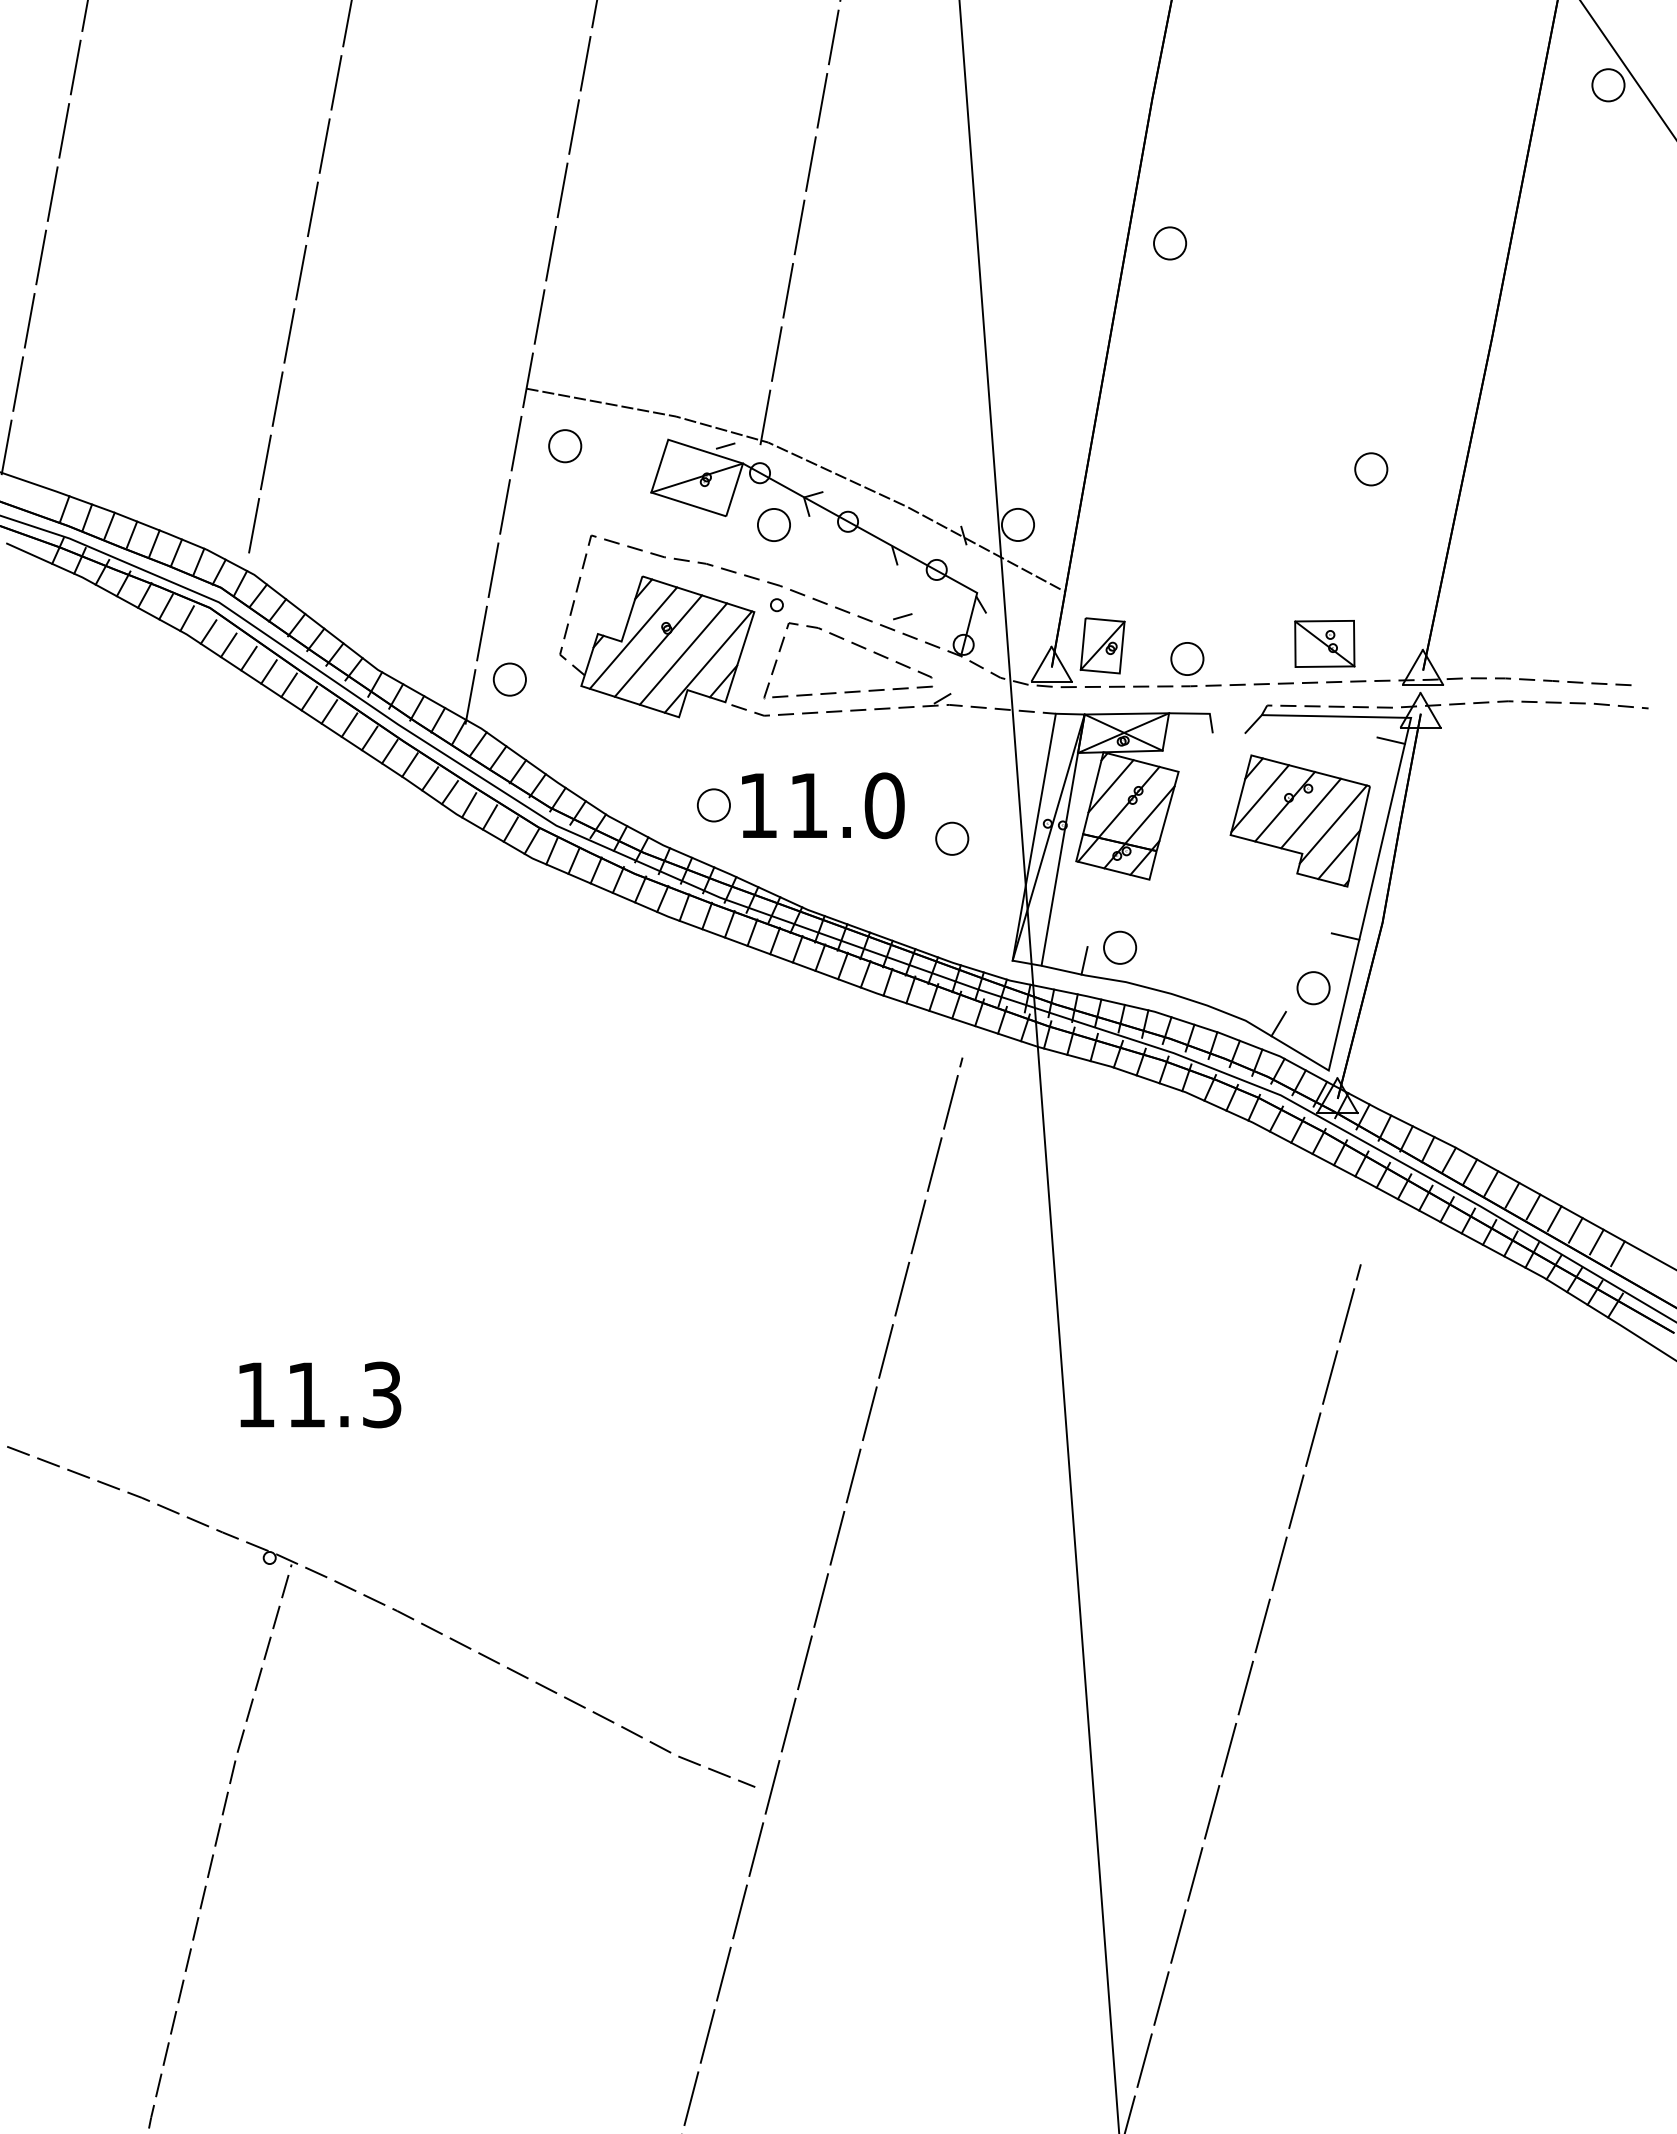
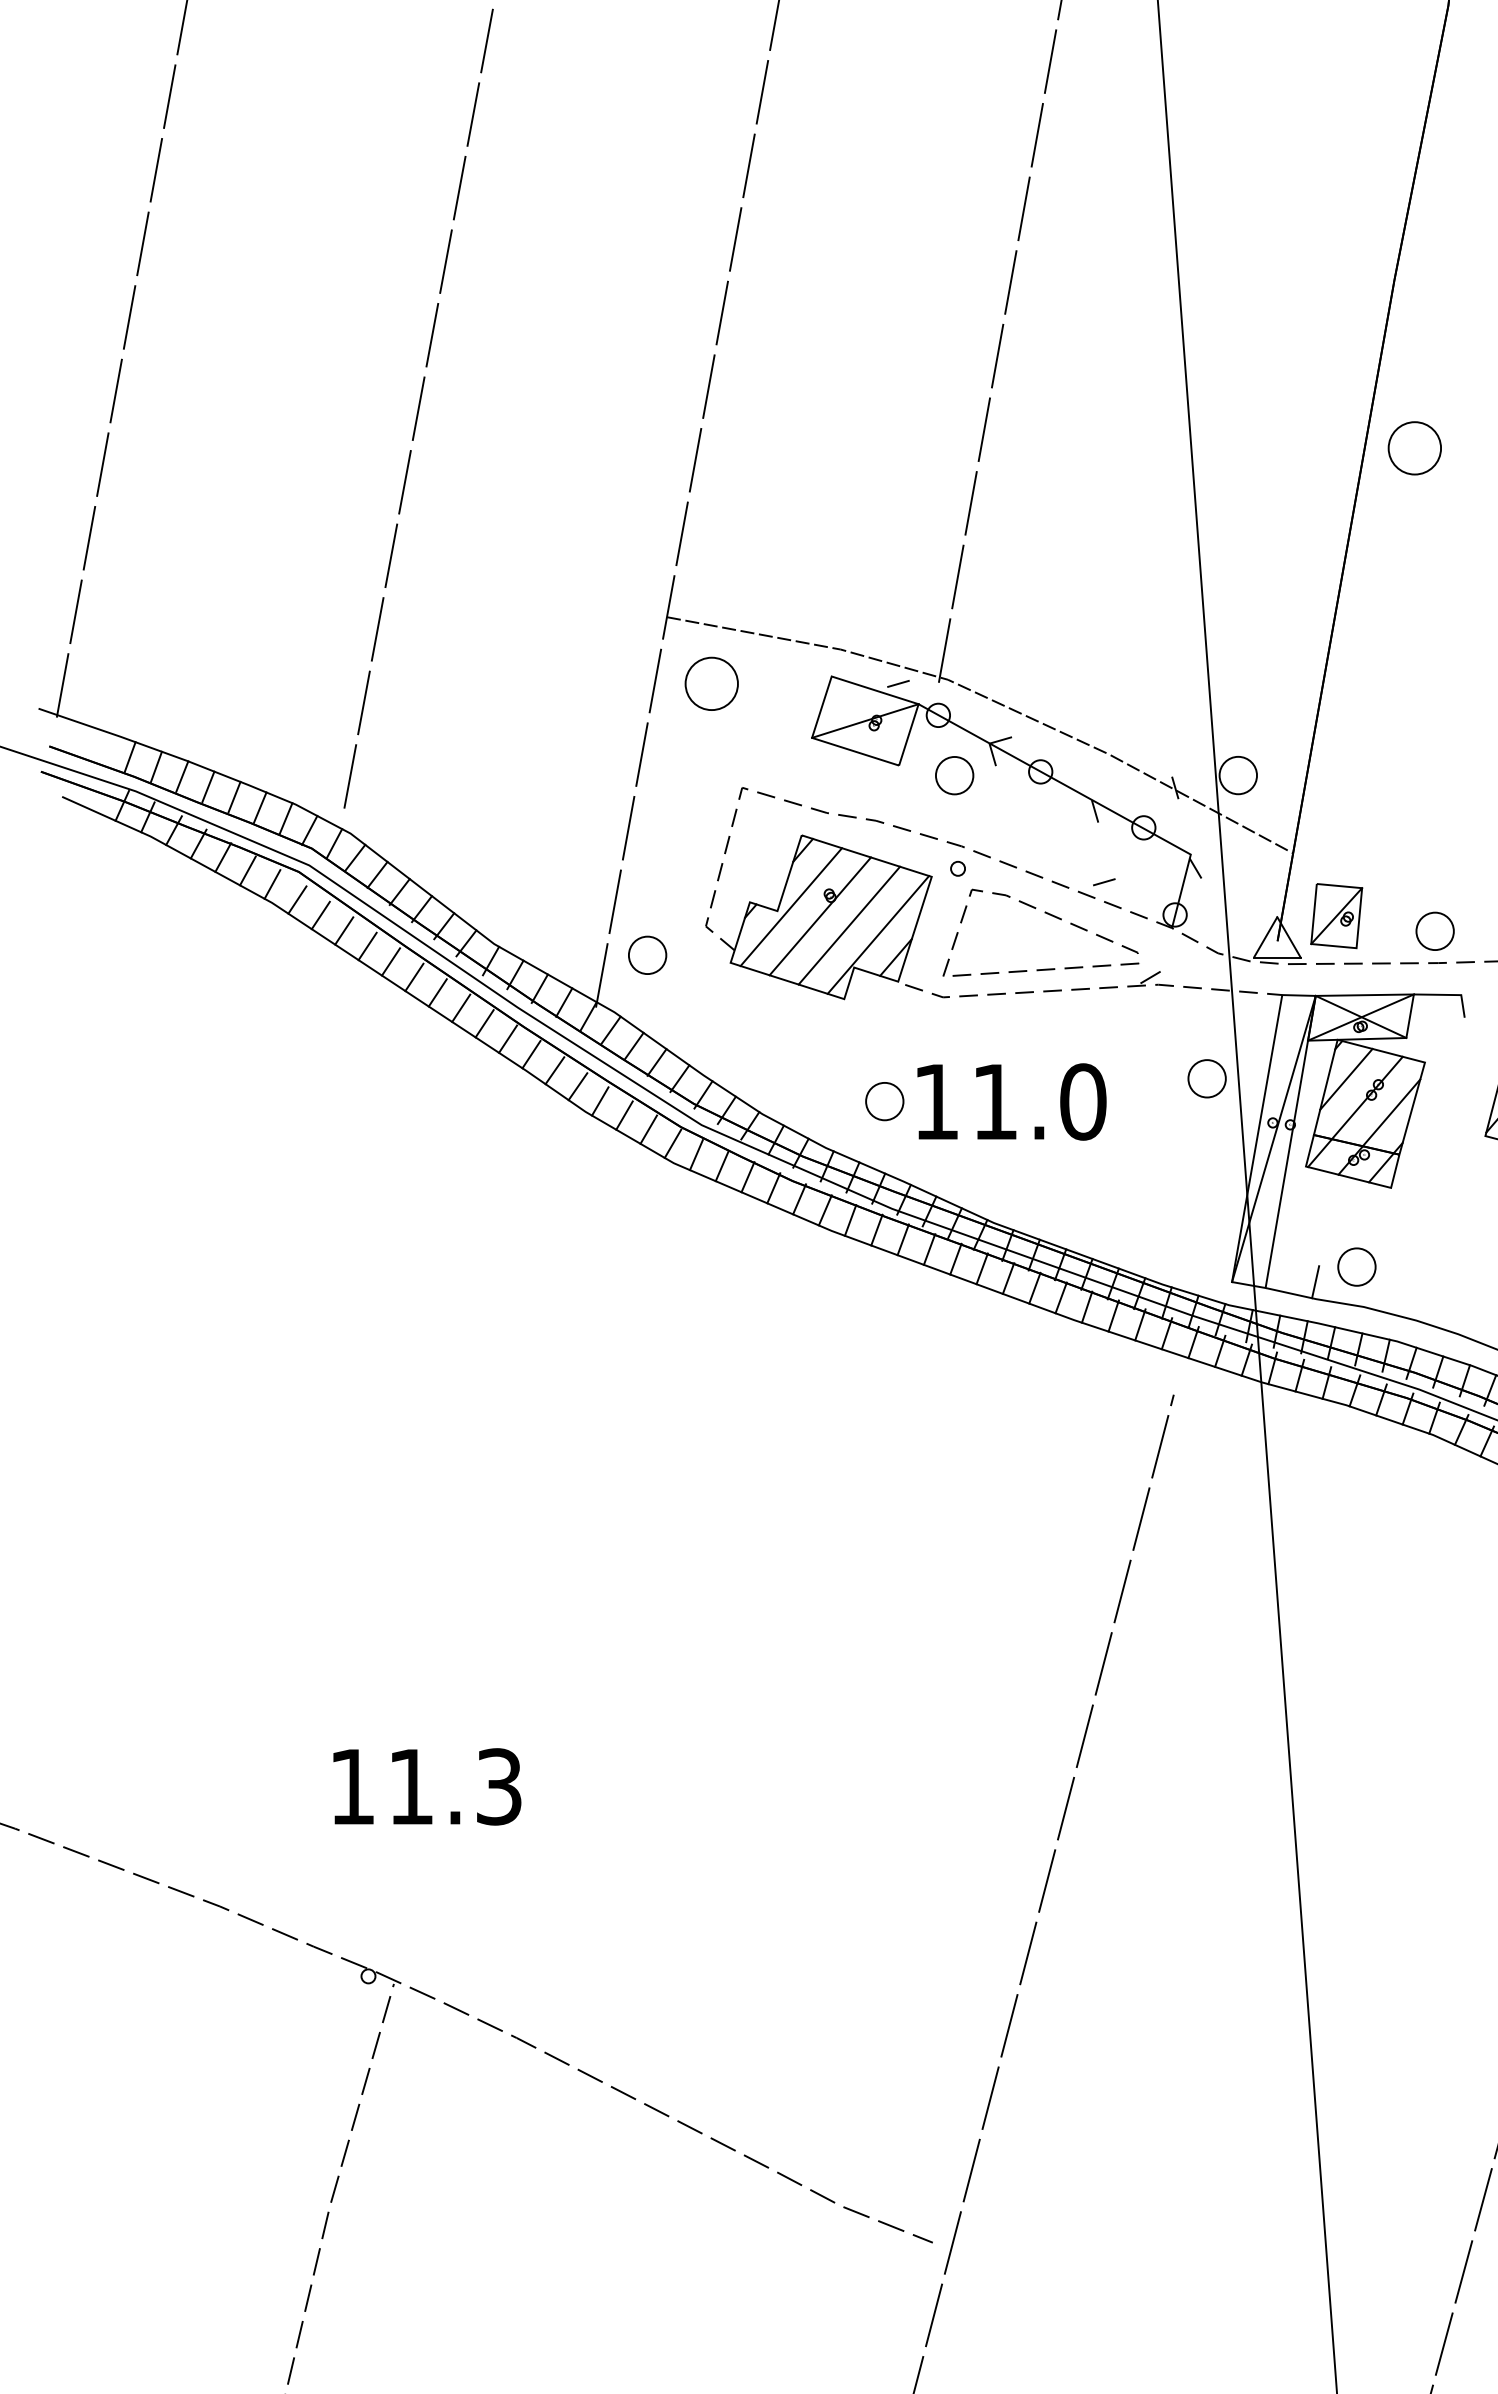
part: (1170, 243) -> (1415, 448), size x1.4
part: (565, 446) -> (712, 684), size x1.4
part: (952, 838) -> (1207, 1078), moved

